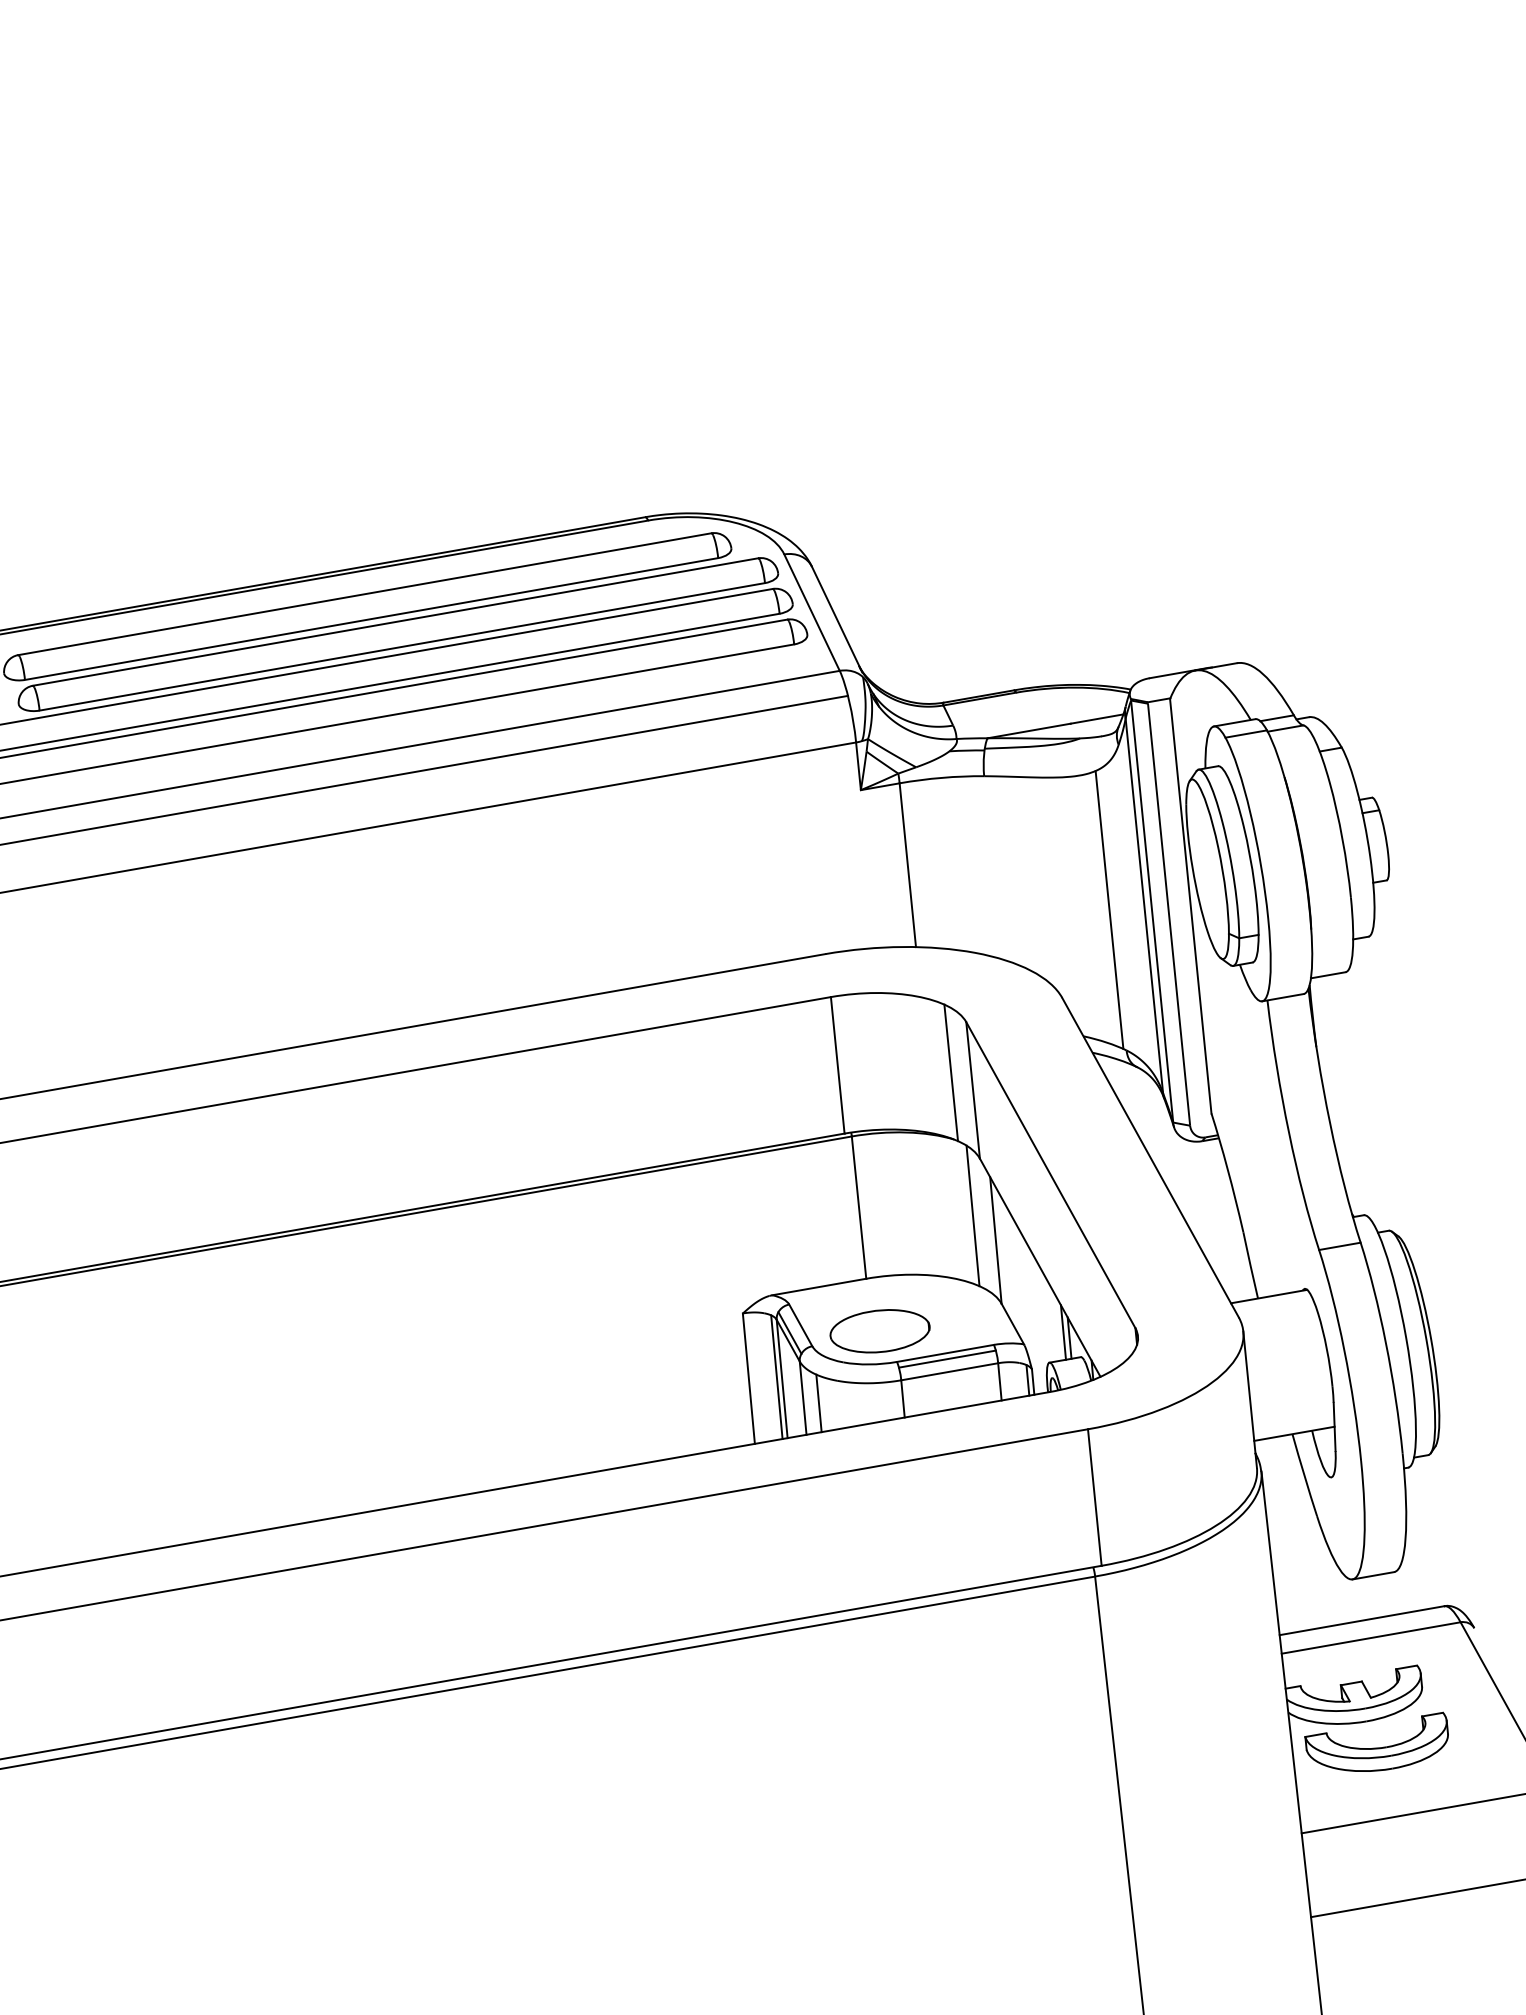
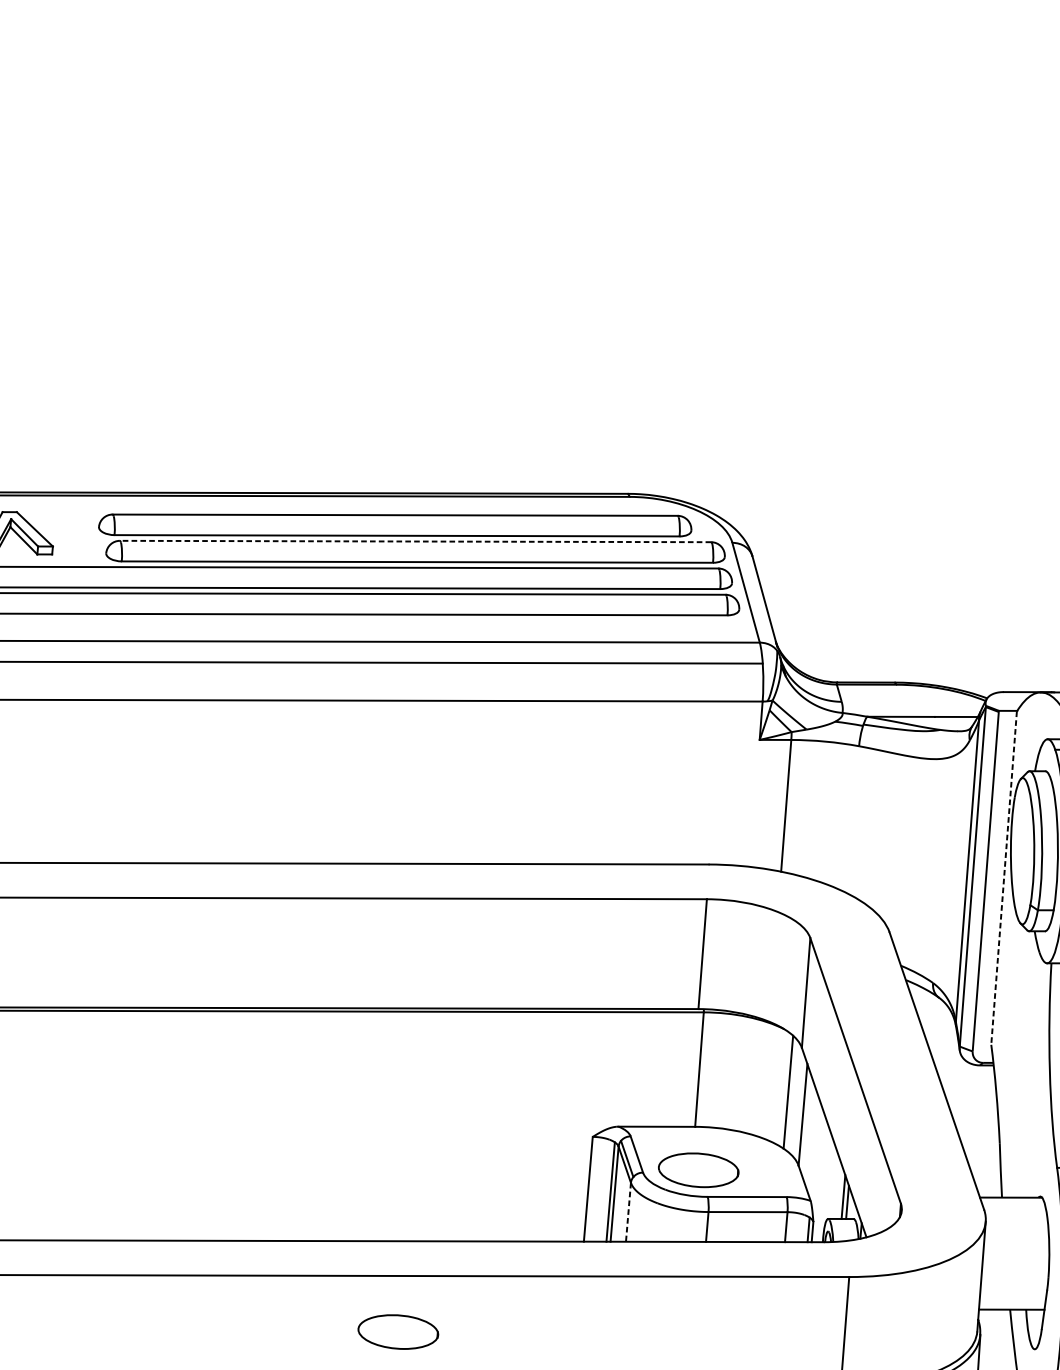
line: (395, 622) -> (415, 541), solid -> dashed
line: (1190, 906) -> (1003, 878), solid -> dashed
line: (1109, 909) -> (939, 869), removed
line: (951, 1072) -> (791, 975), removed
line: (946, 1358) -> (747, 1201), removed
line: (803, 1398) -> (628, 1212), solid -> dashed
line: (818, 1403) -> (639, 1218), removed
part: (546, 1595) -> (397, 1332), added

